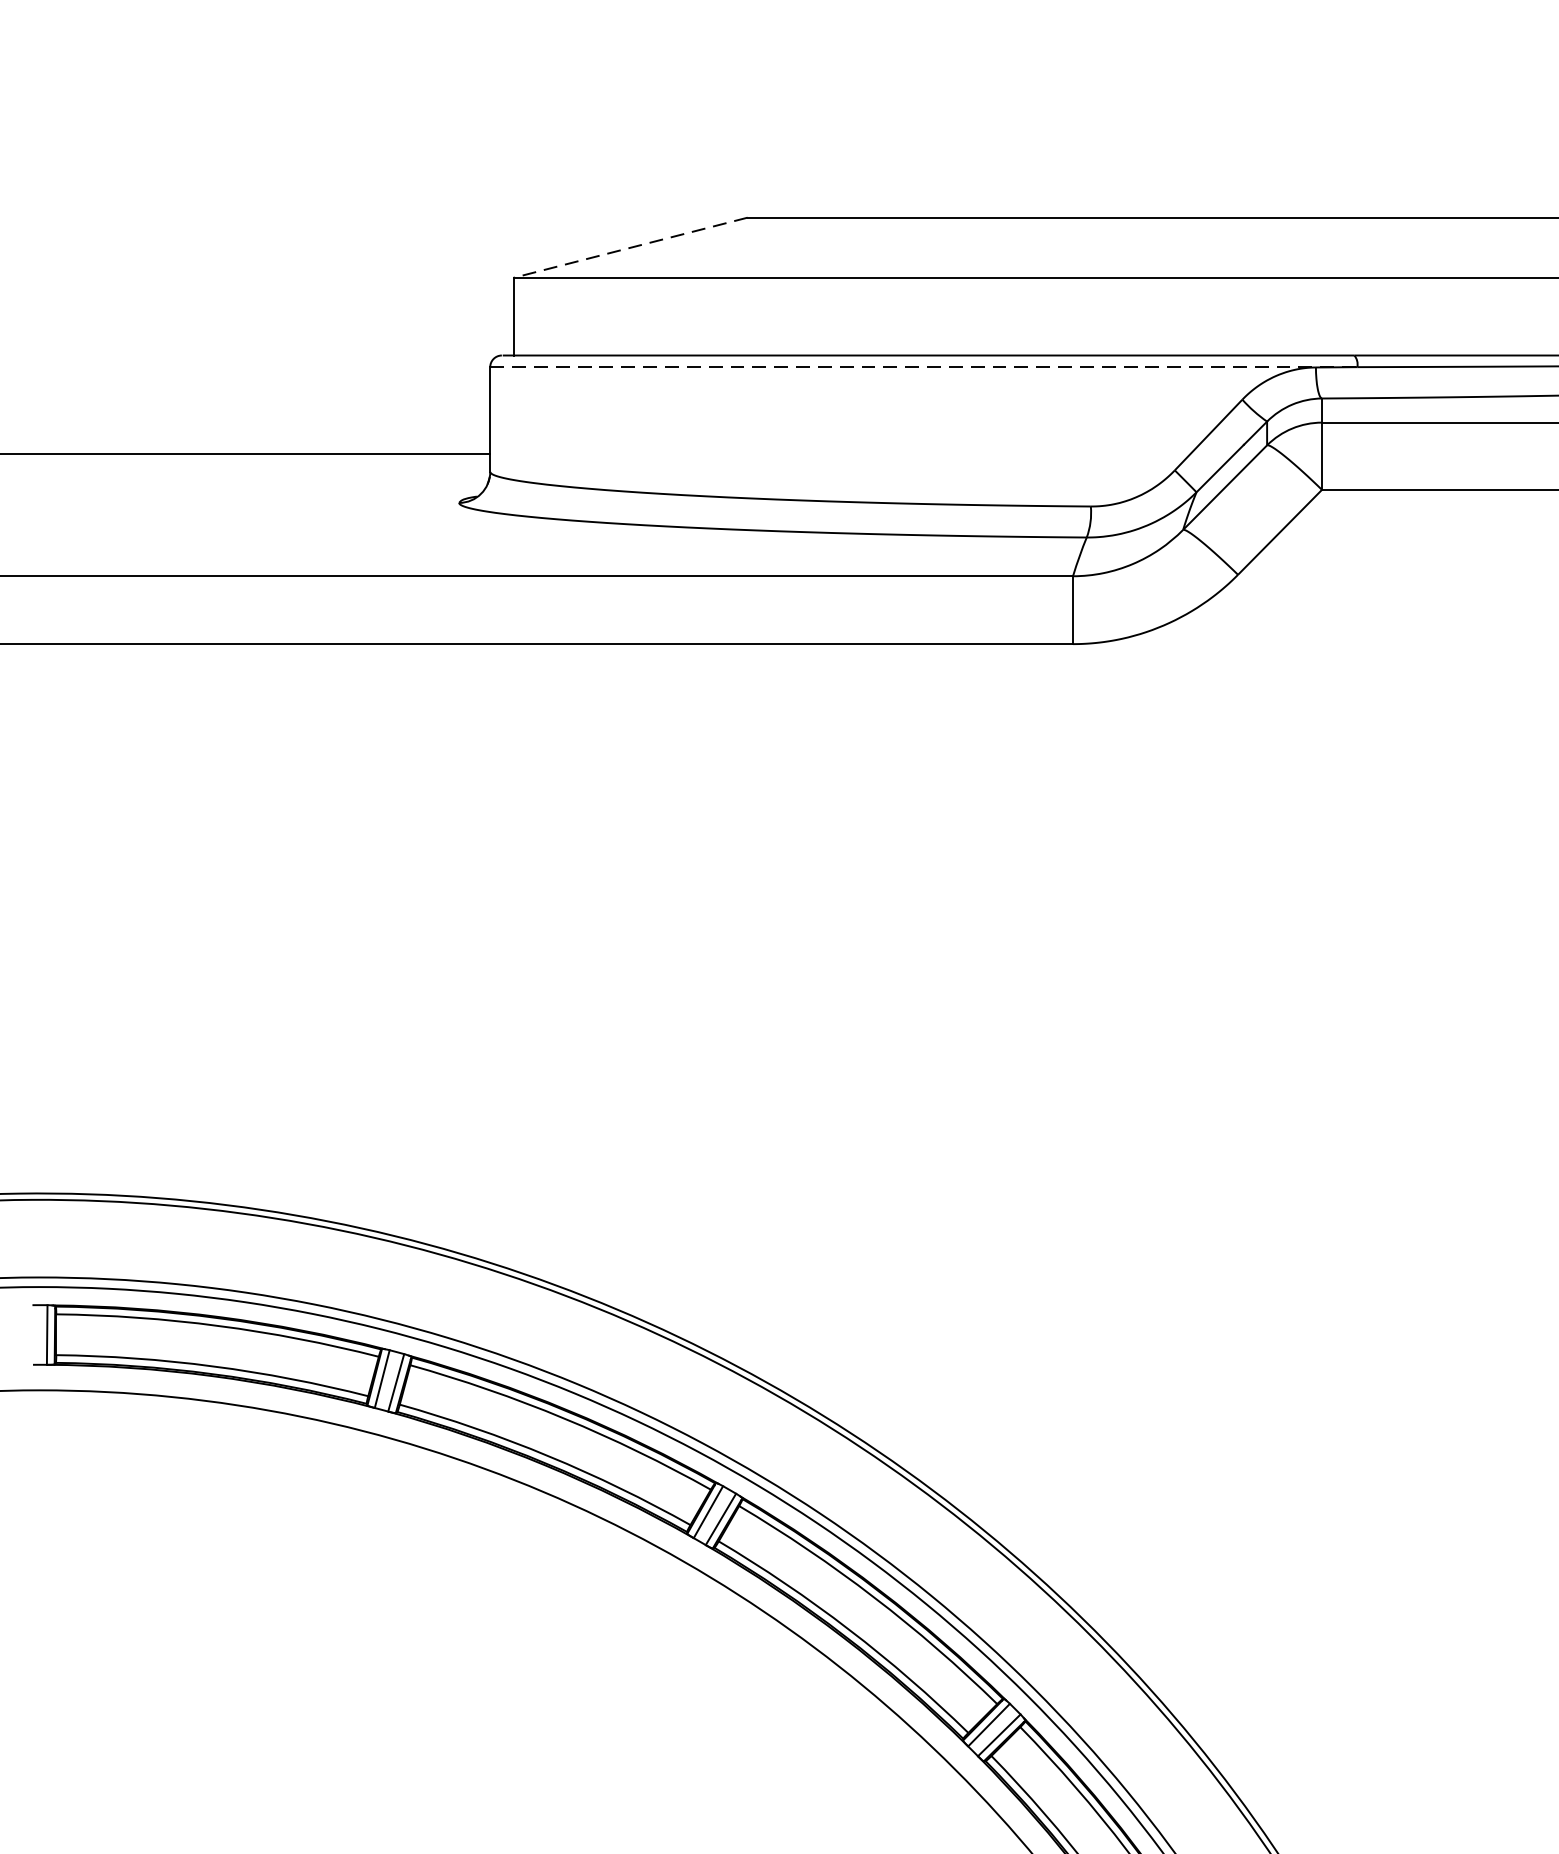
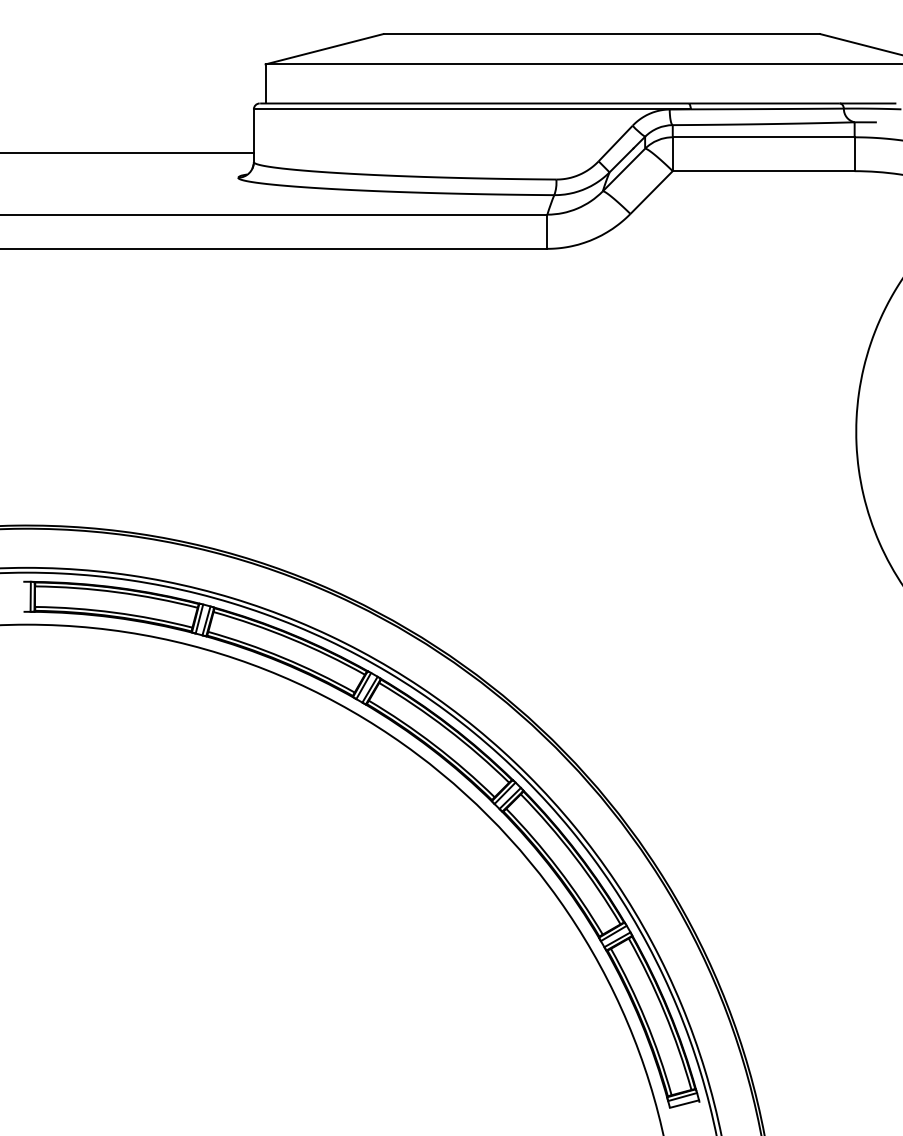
line: (630, 248) -> (324, 49), dashed -> solid
line: (924, 367) -> (472, 109), dashed -> solid

